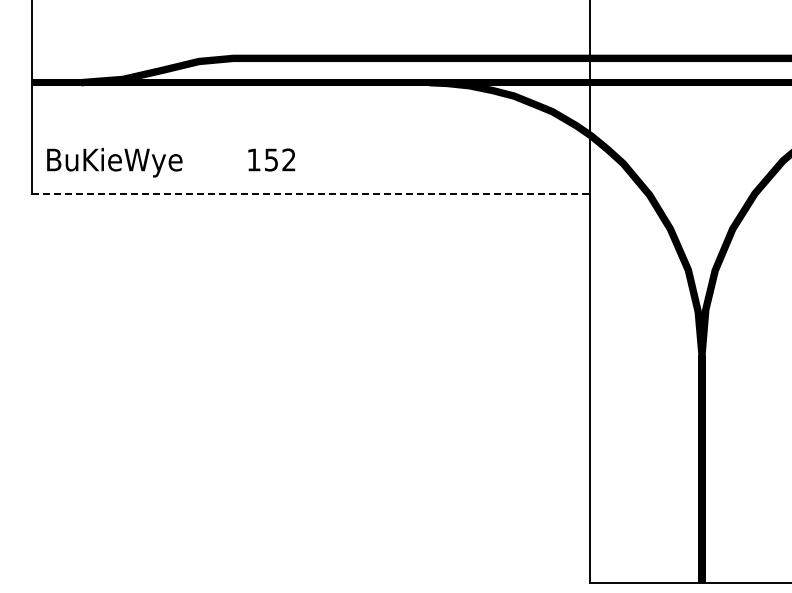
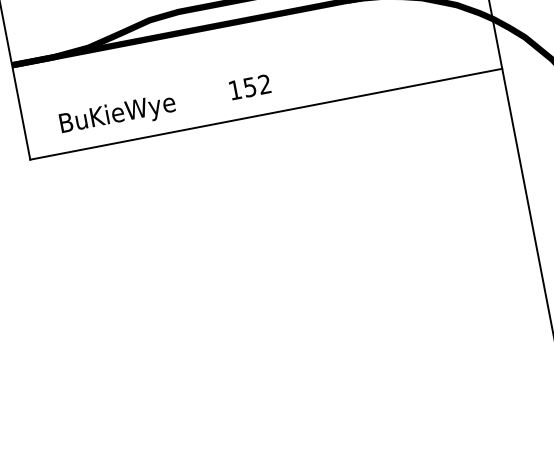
text: (171, 162) -> (165, 105), moved
line: (311, 194) -> (266, 114), dashed -> solid

